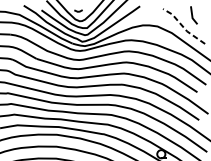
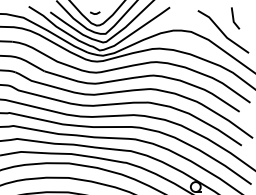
line: (182, 26) -> (221, 32), dashed -> solid

